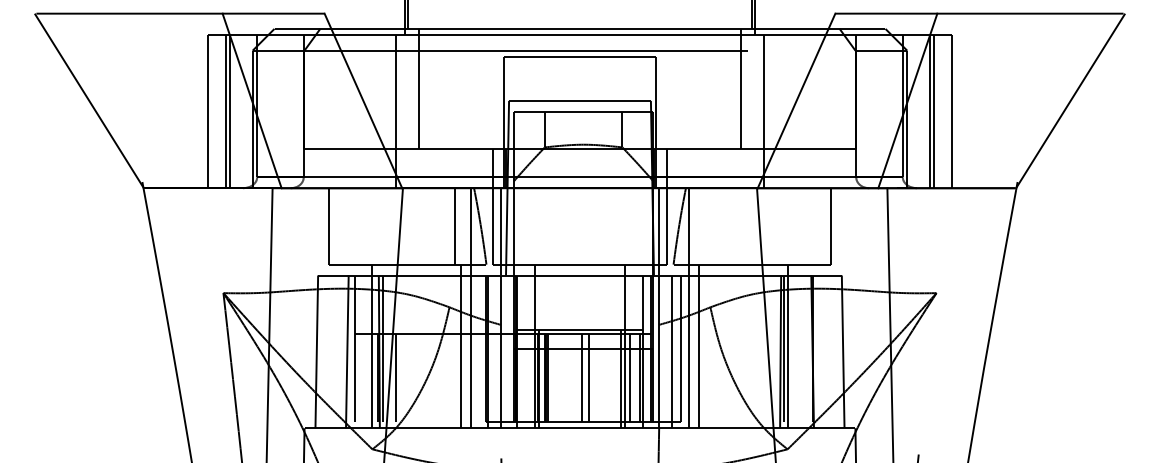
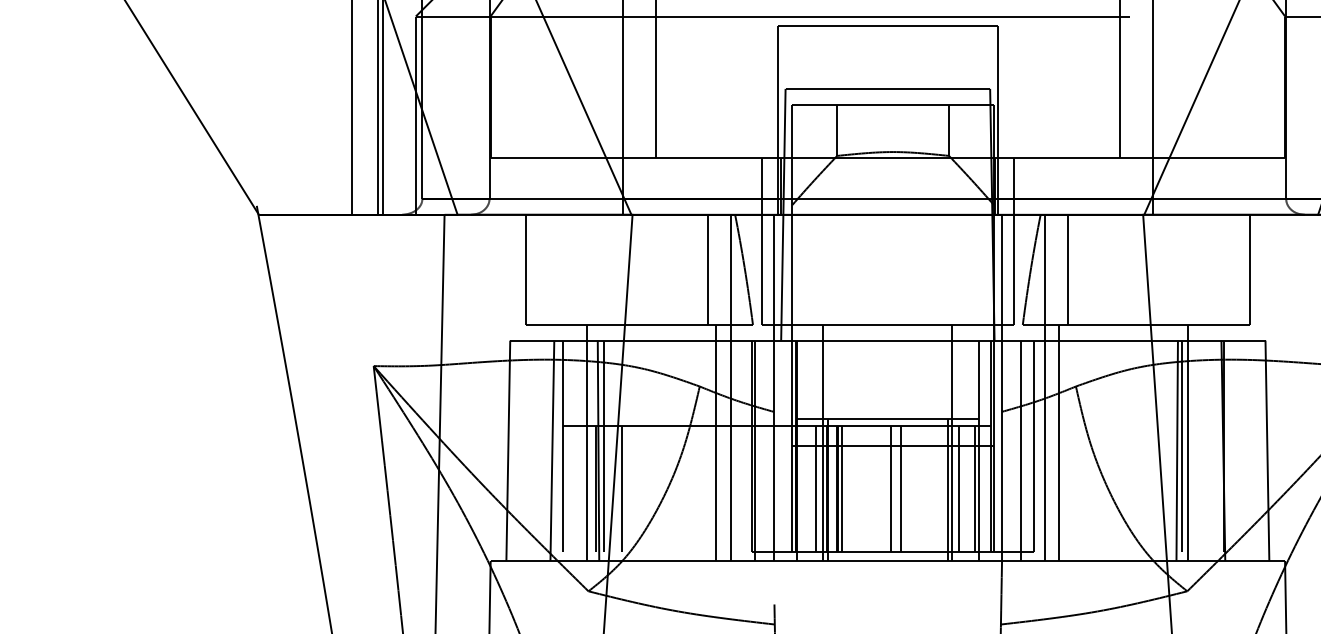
line: (704, 226) -> (1067, 269), added
line: (530, 377) -> (816, 487), added

